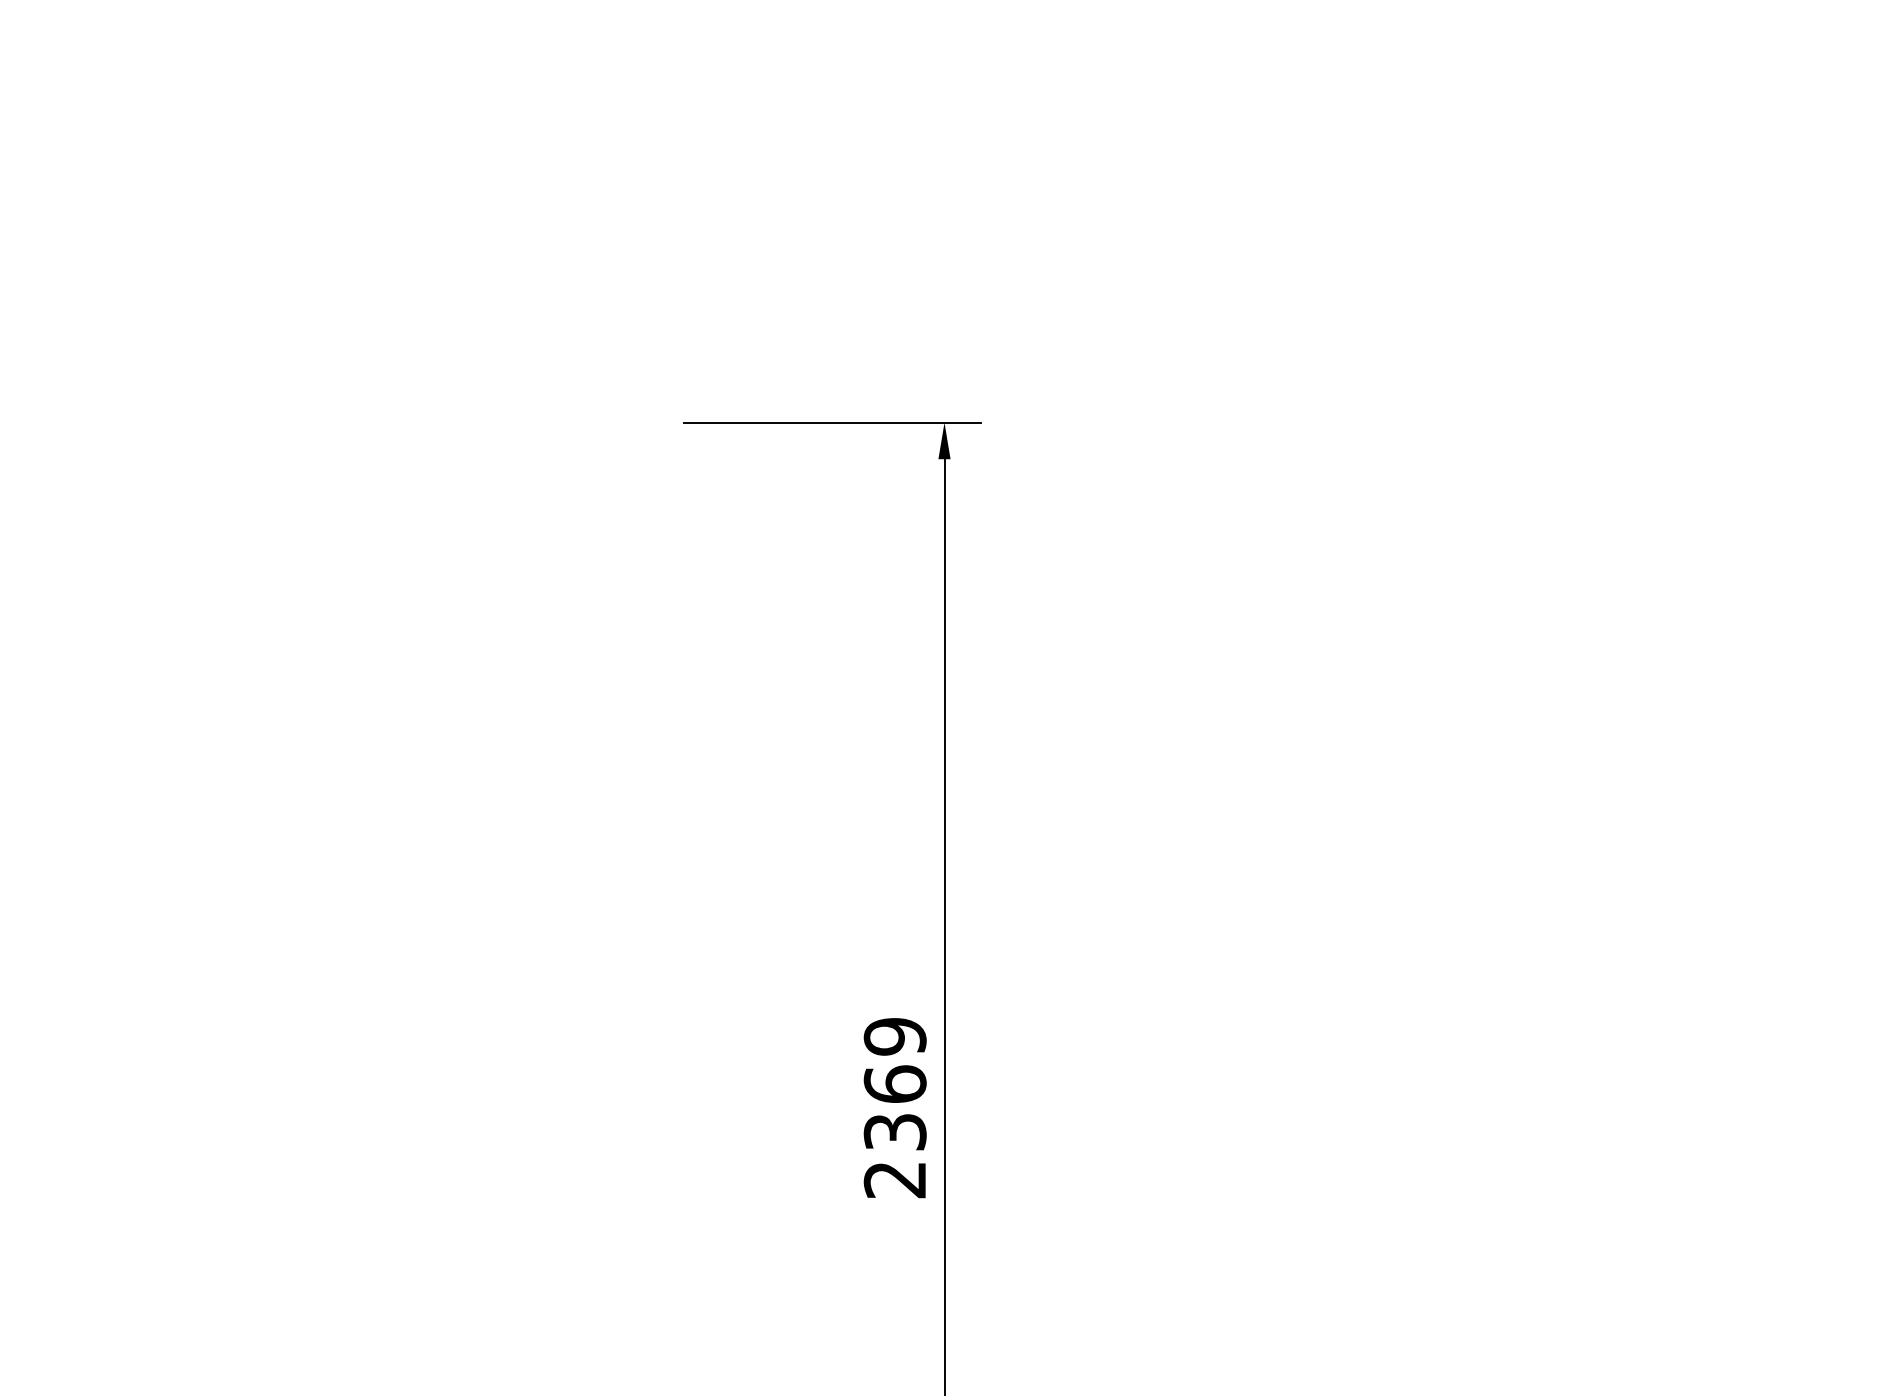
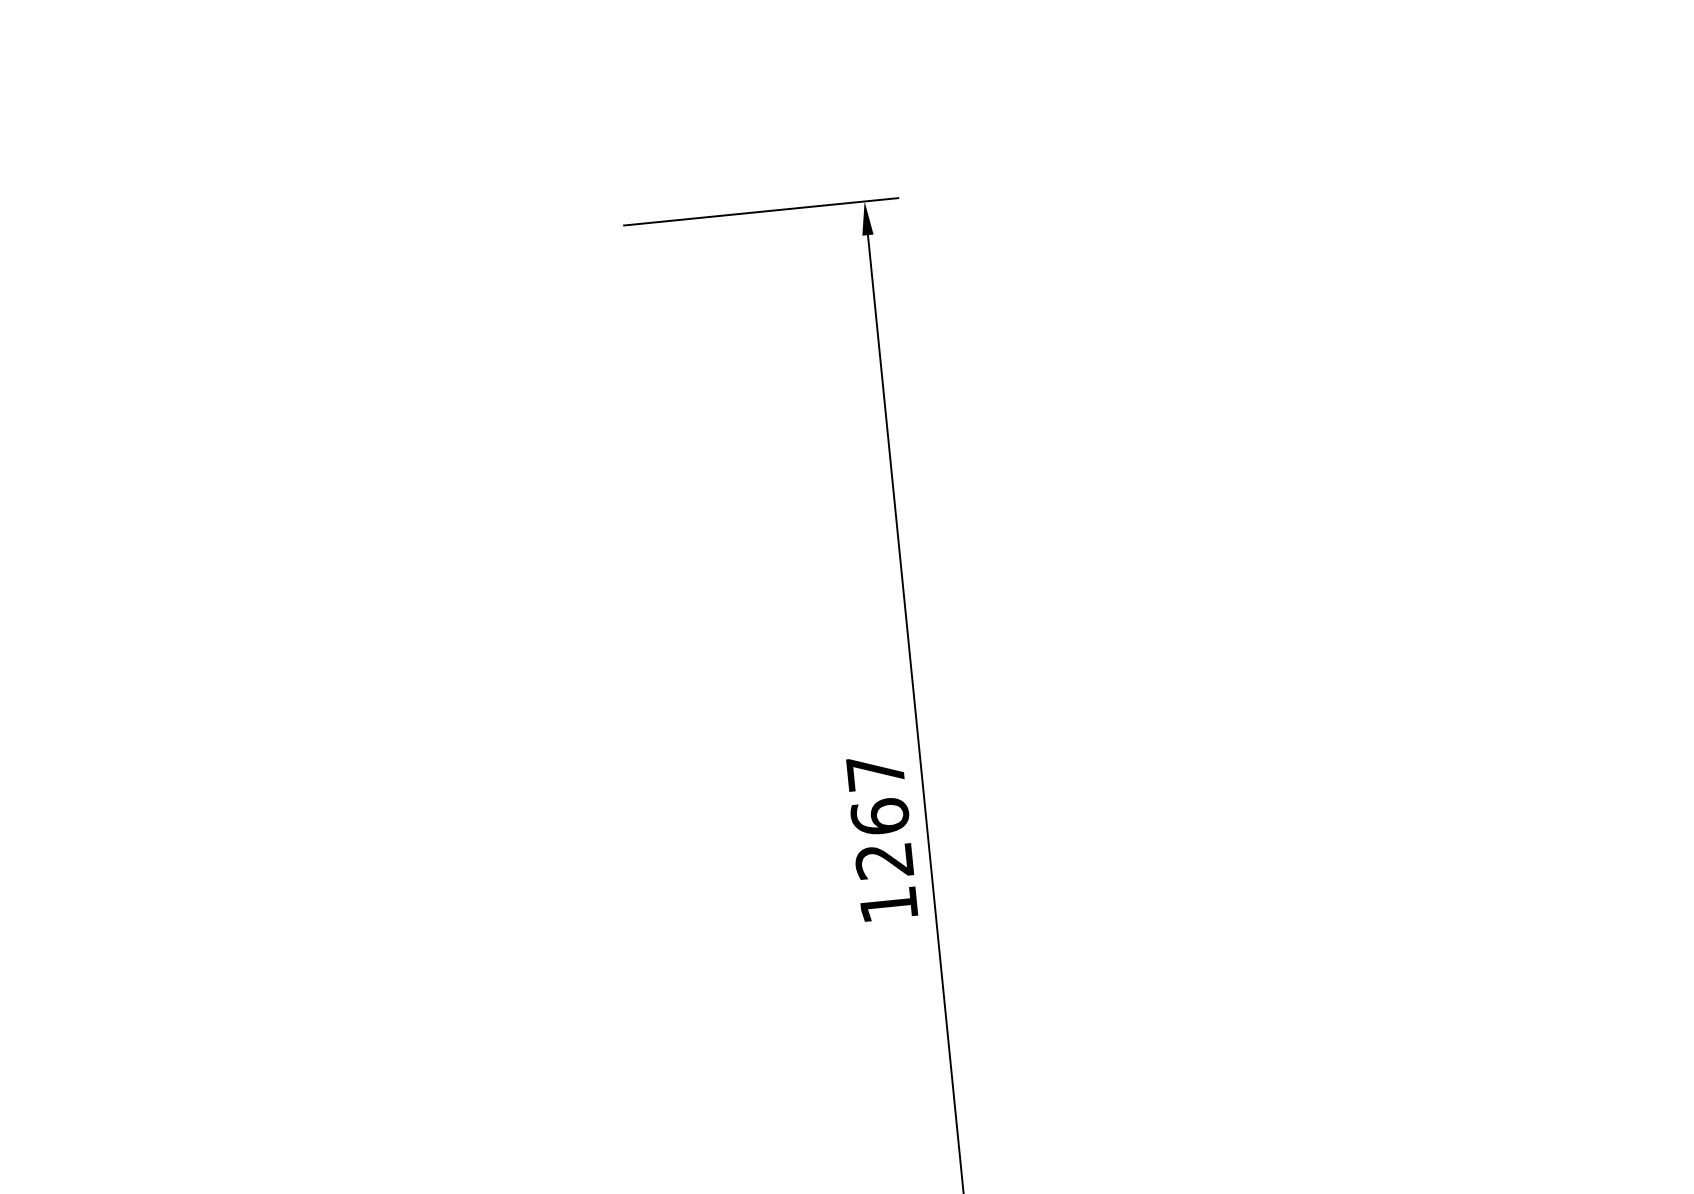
text: (894, 1108) -> (881, 839), 2369 -> 1267

